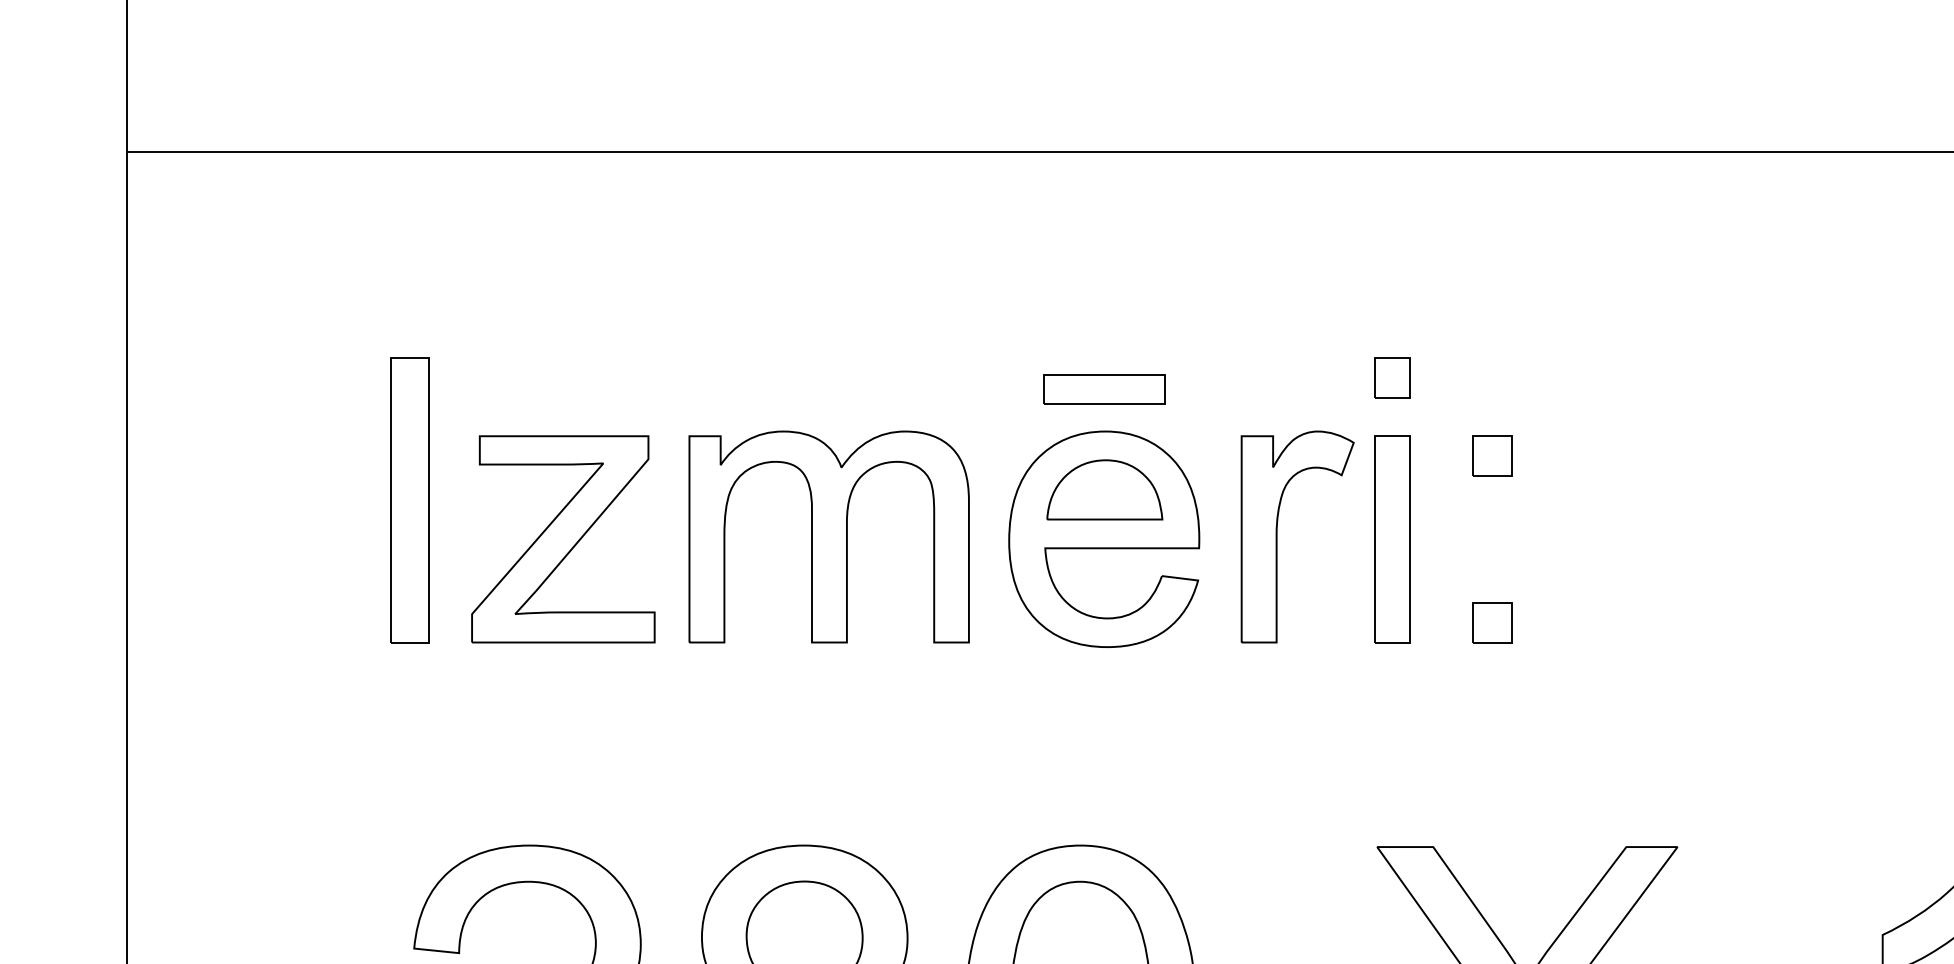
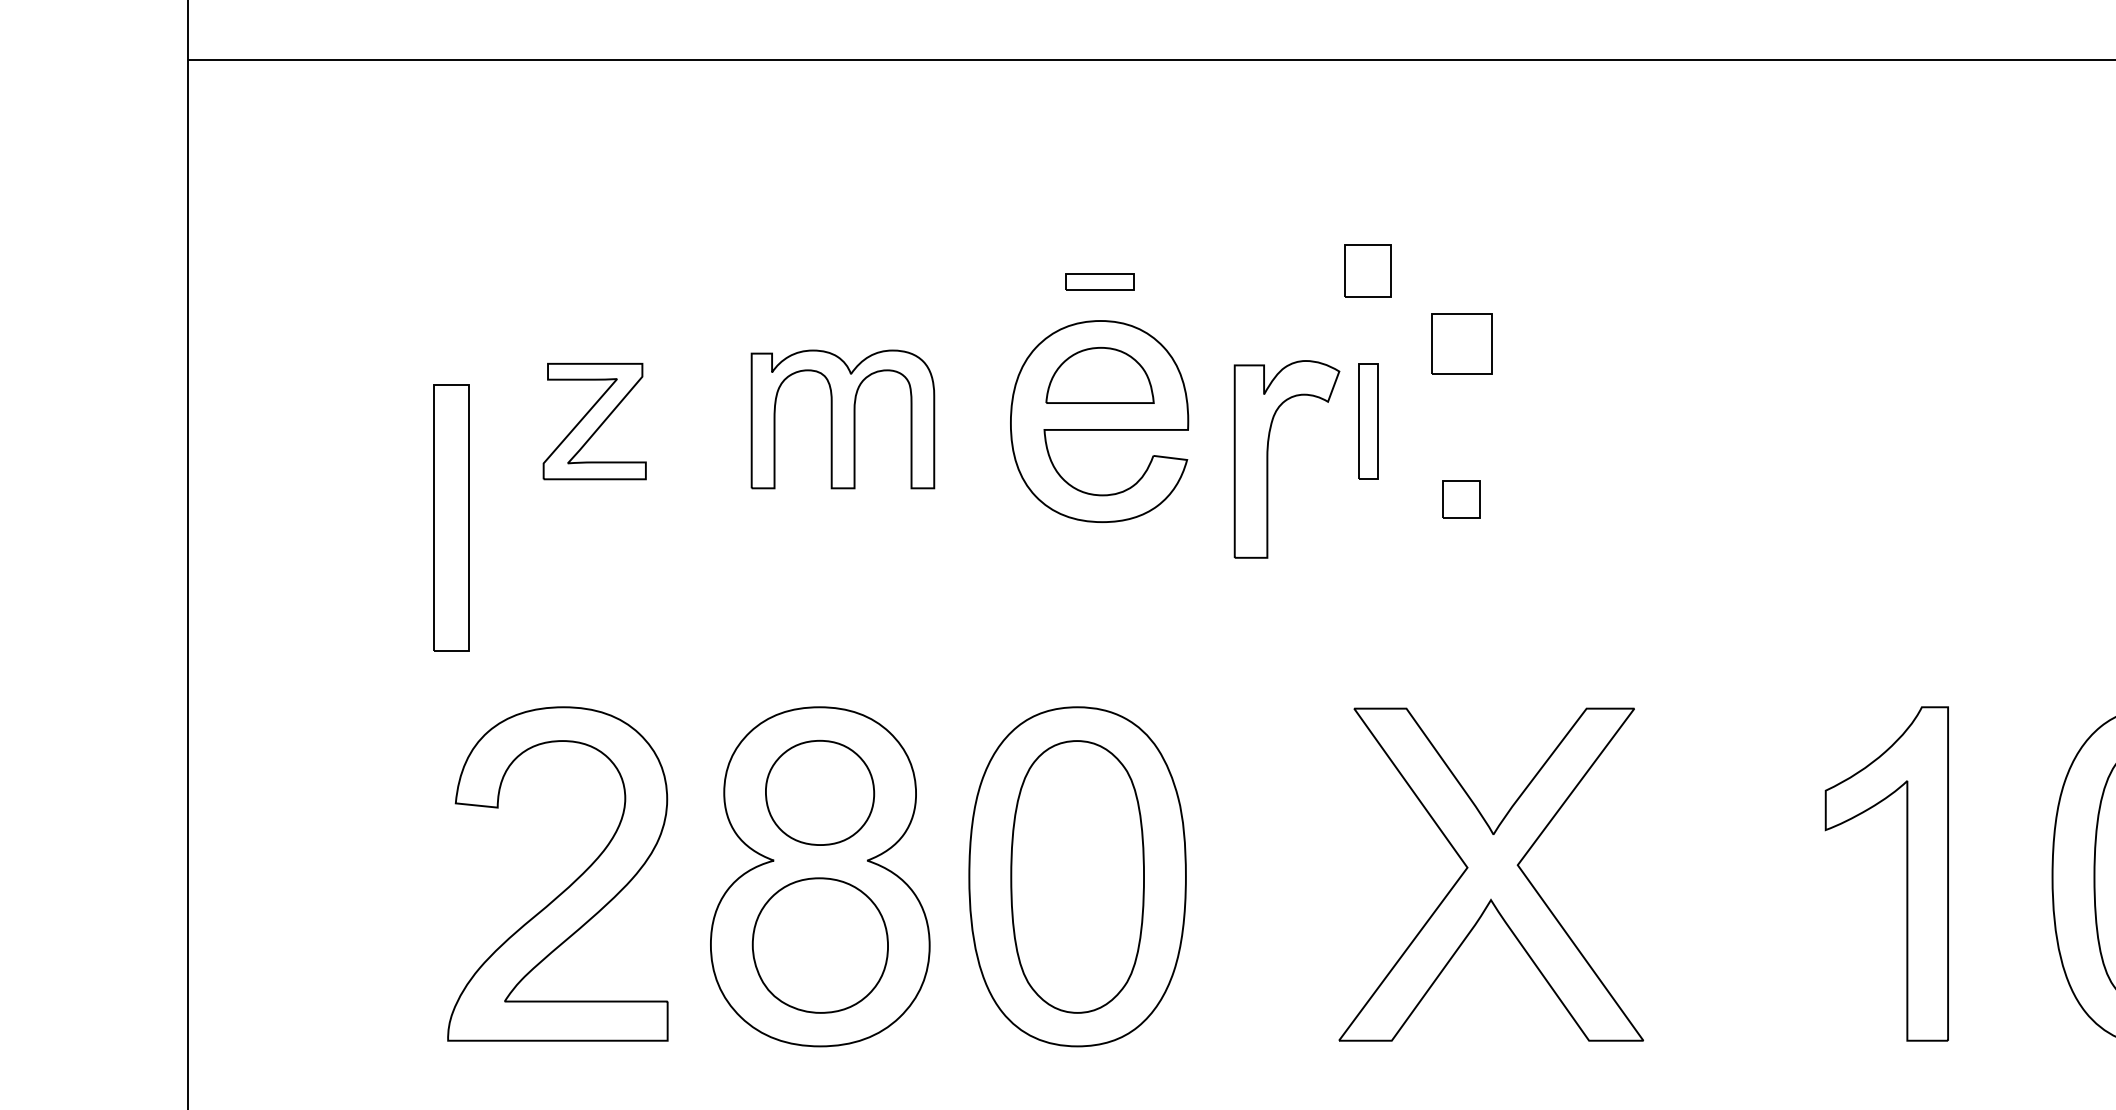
part: (1392, 377) -> (1368, 270), size x1.4
part: (1104, 389) -> (1099, 281), size x0.6
part: (1492, 455) -> (1461, 343), size x1.6
part: (409, 499) -> (451, 517), moved
part: (828, 537) -> (842, 419), size x0.7
part: (1277, 537) -> (1268, 459), moved
part: (562, 539) -> (594, 421), size x0.6
part: (1392, 539) -> (1368, 421), size x0.6

